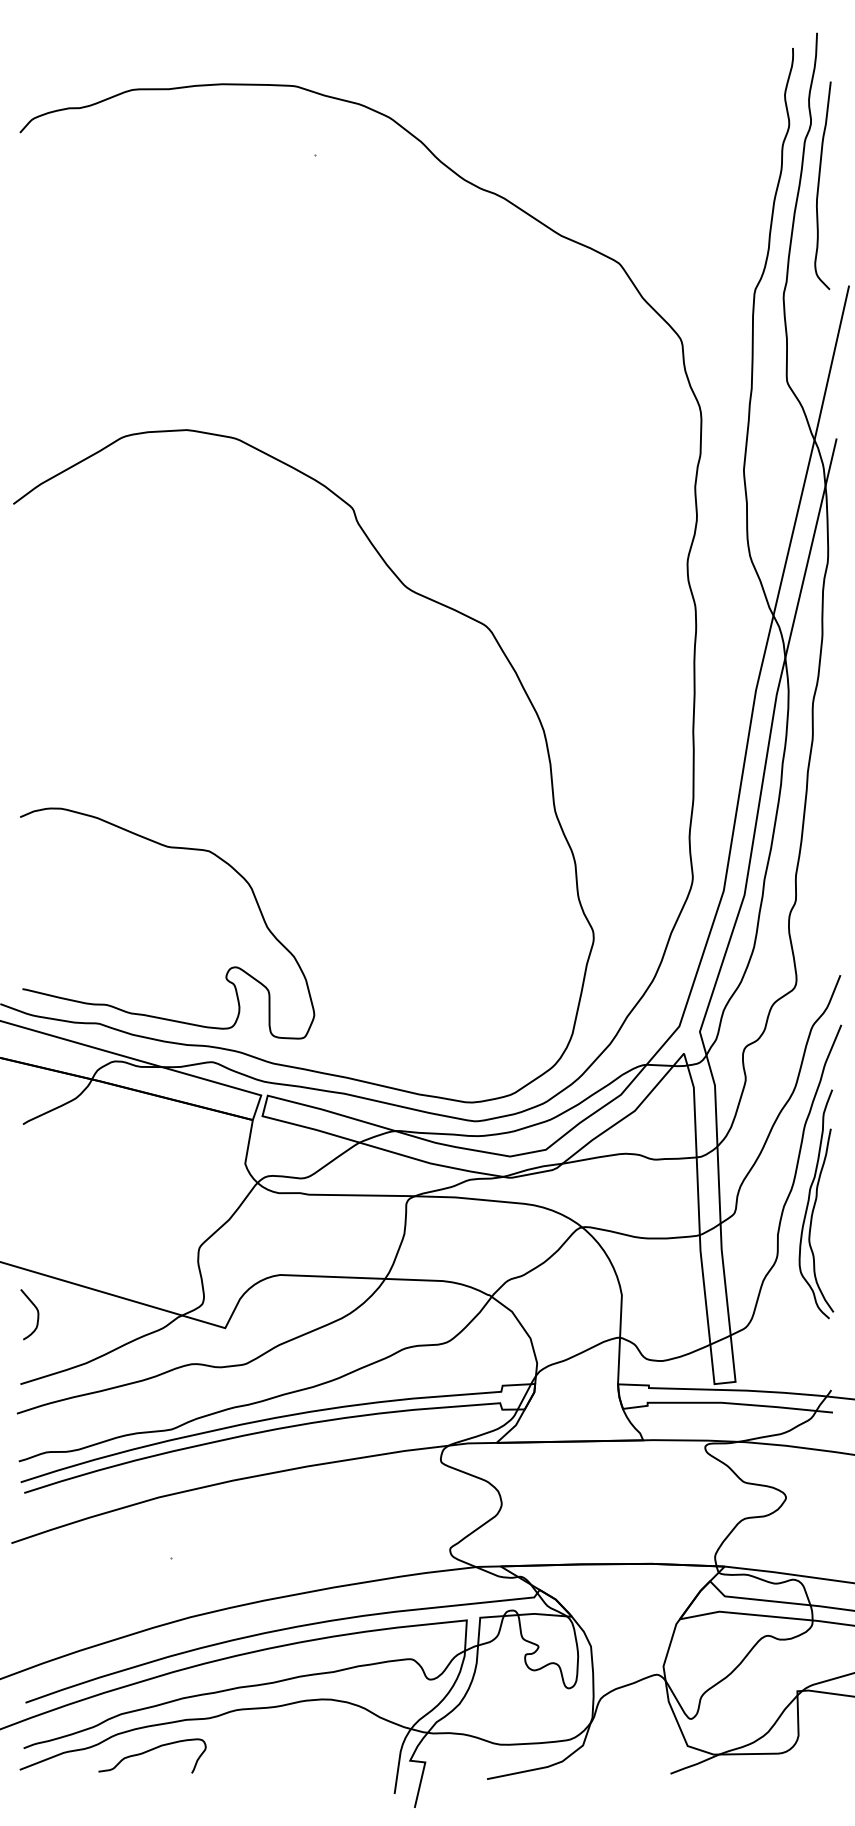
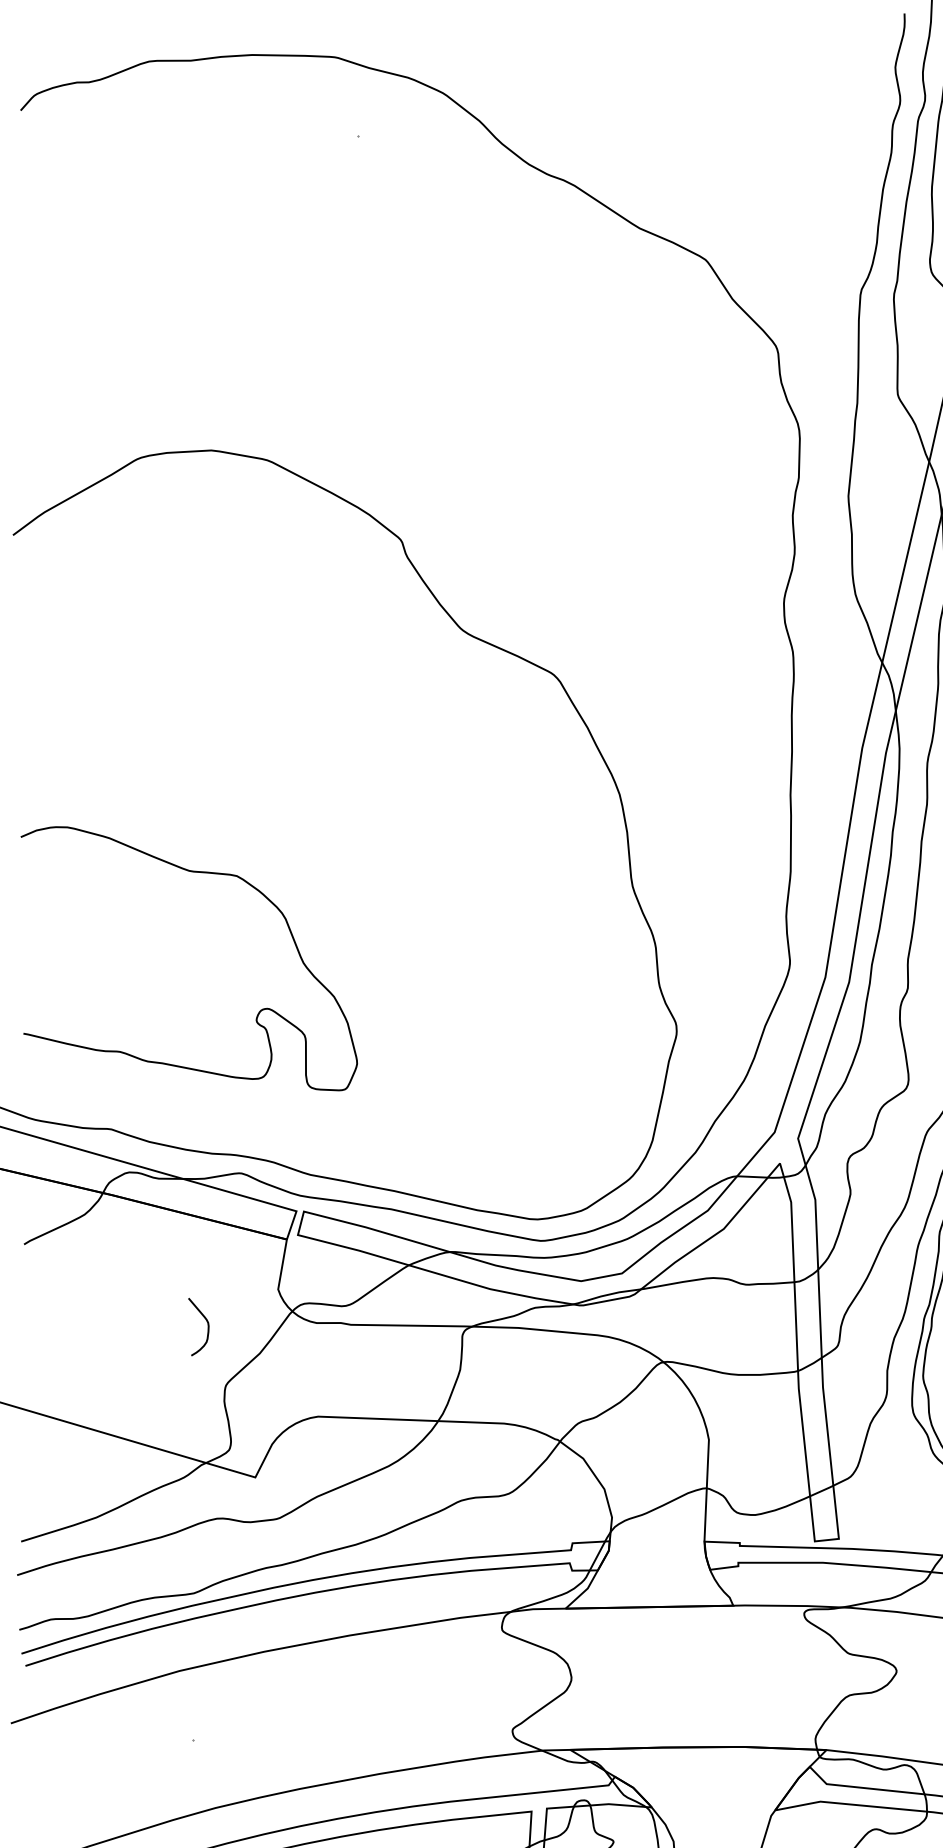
curve: (170, 848) -> (192, 872), moved
curve: (37, 1314) -> (207, 1326), moved

